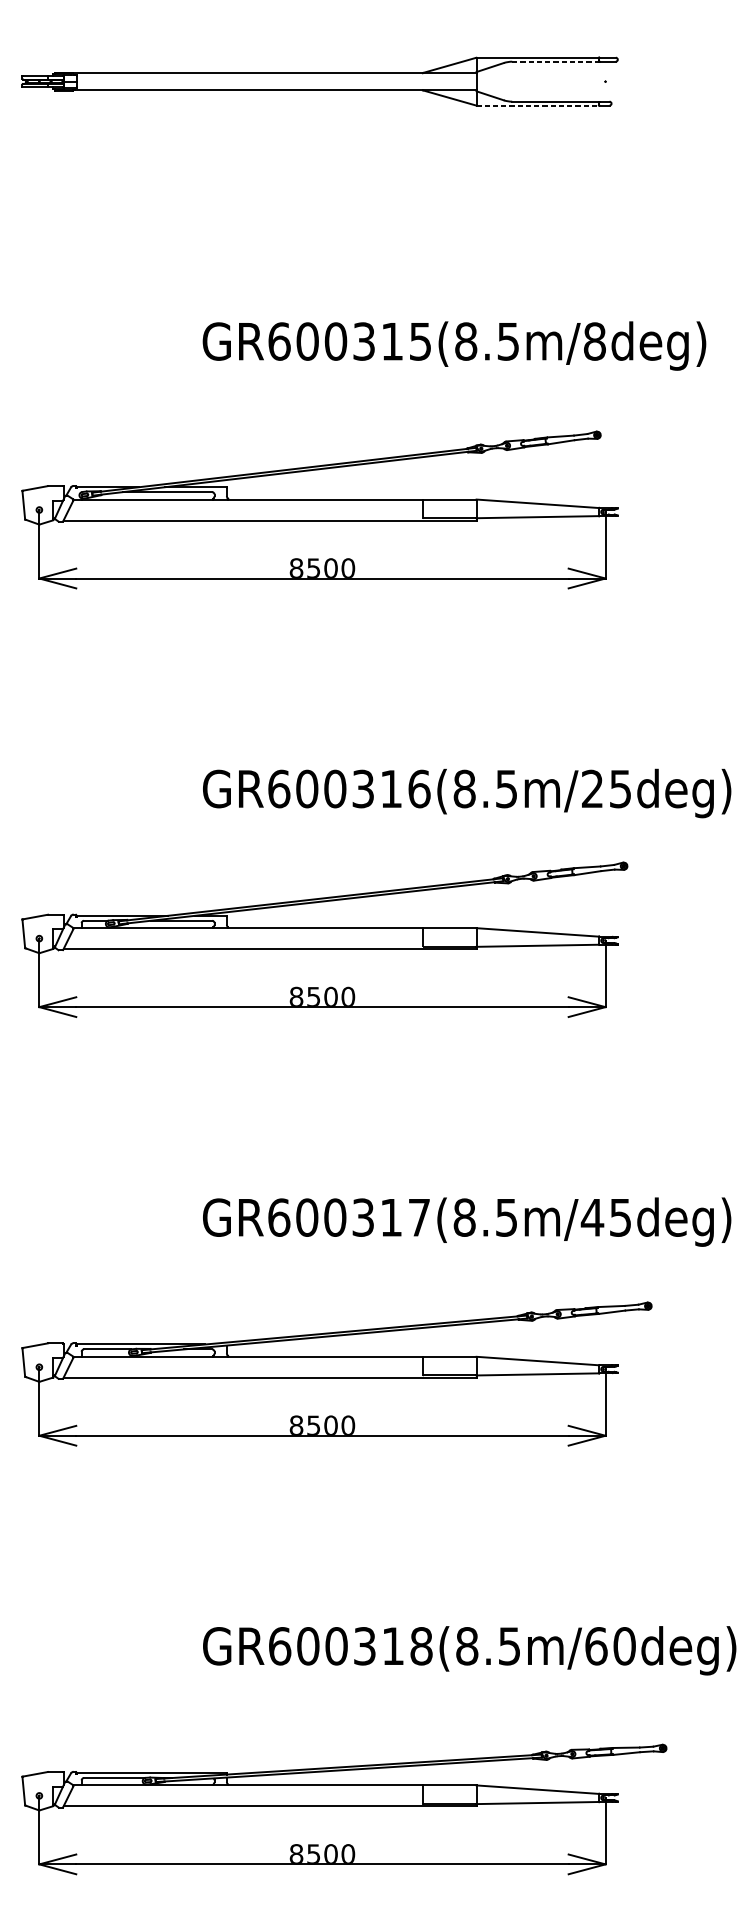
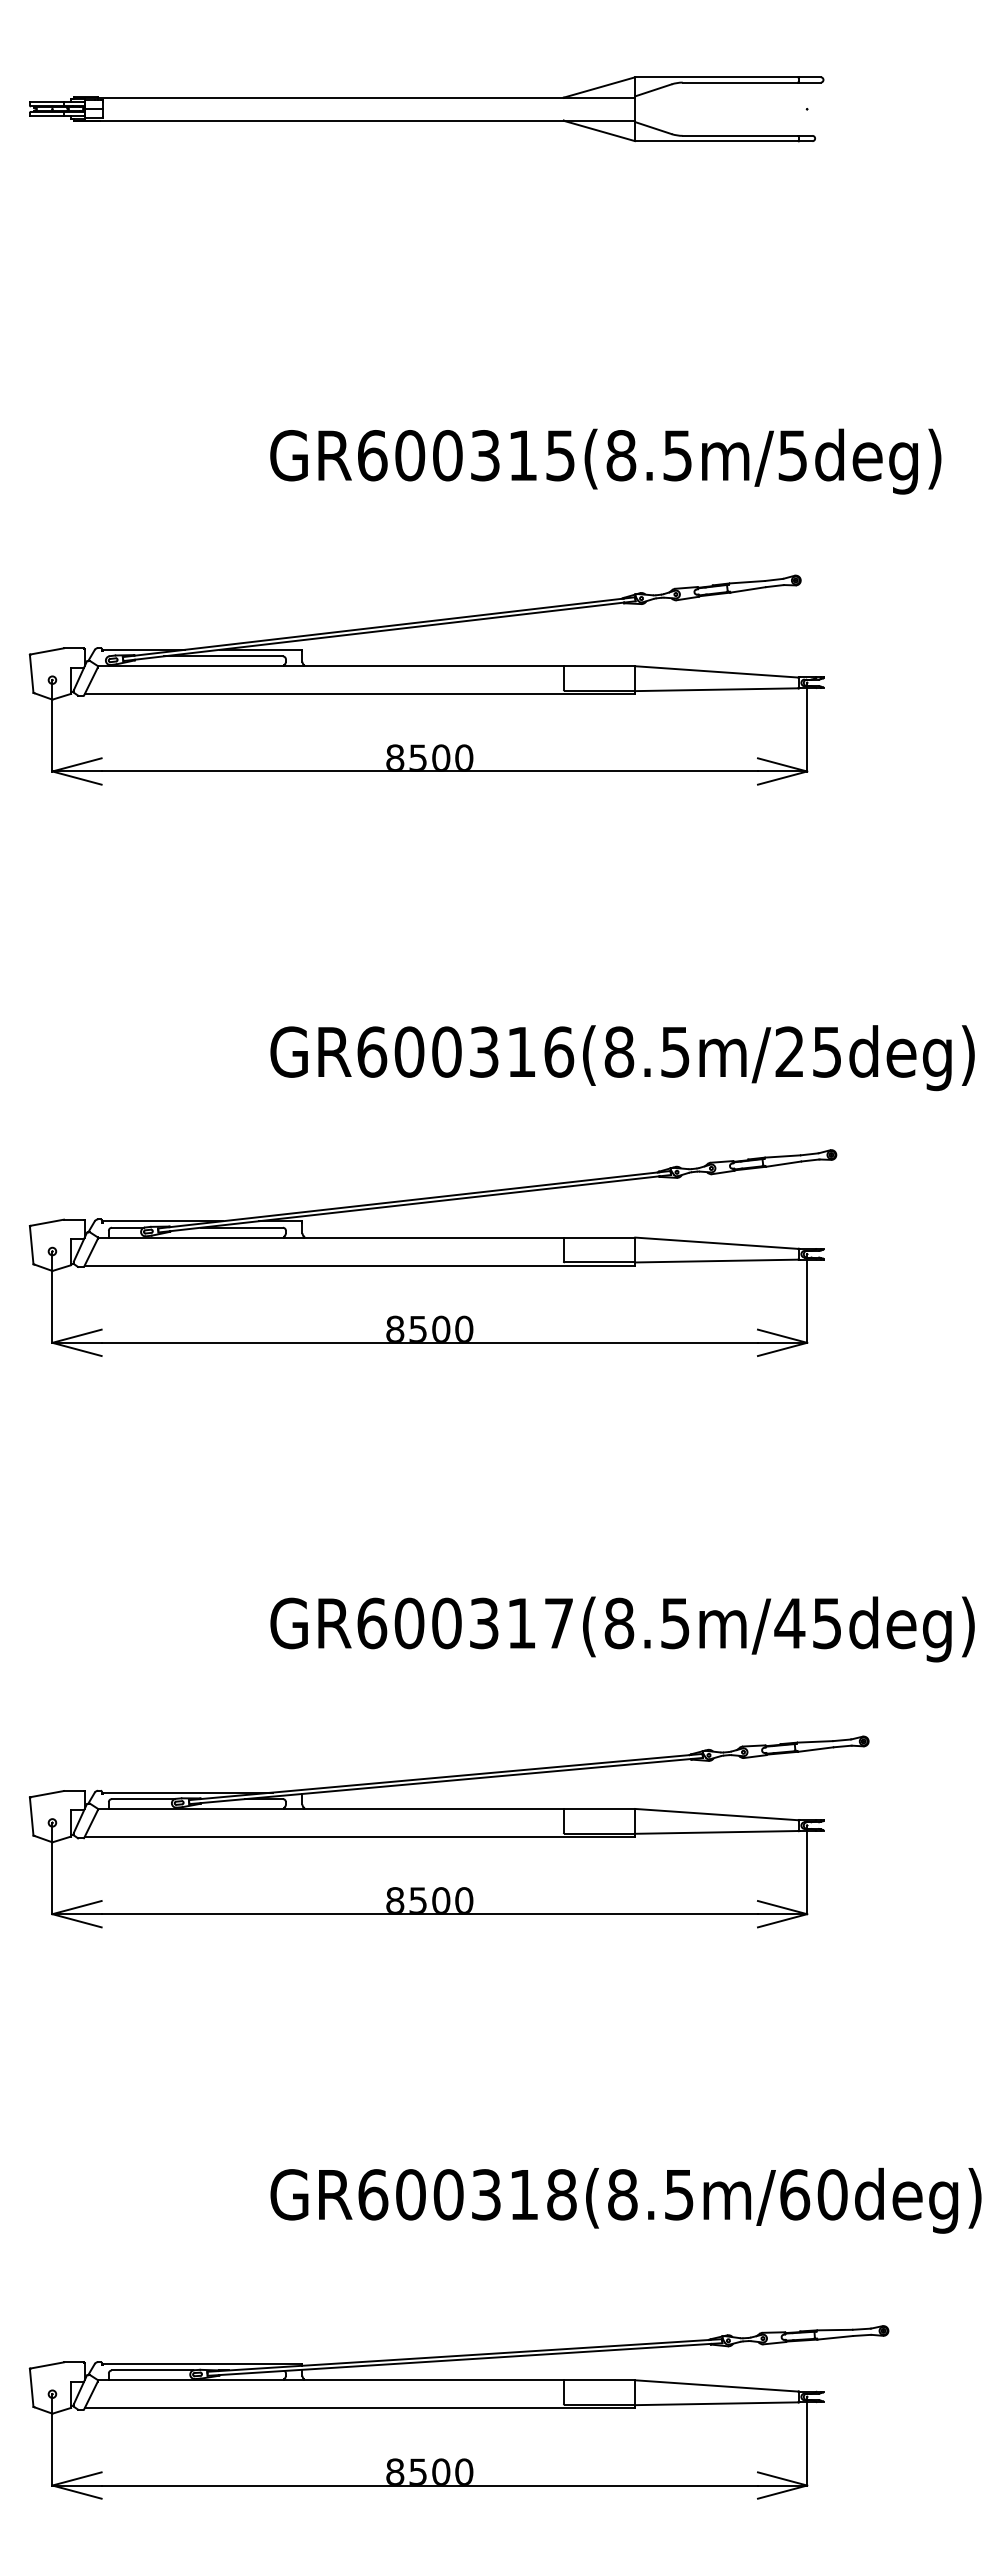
line: (555, 61) -> (740, 82), dashed -> solid
line: (537, 105) -> (716, 141), dashed -> solid
text: (594, 341) -> (792, 455), GR600315(8.5m/8deg) -> GR600315(8.5m/5deg)

